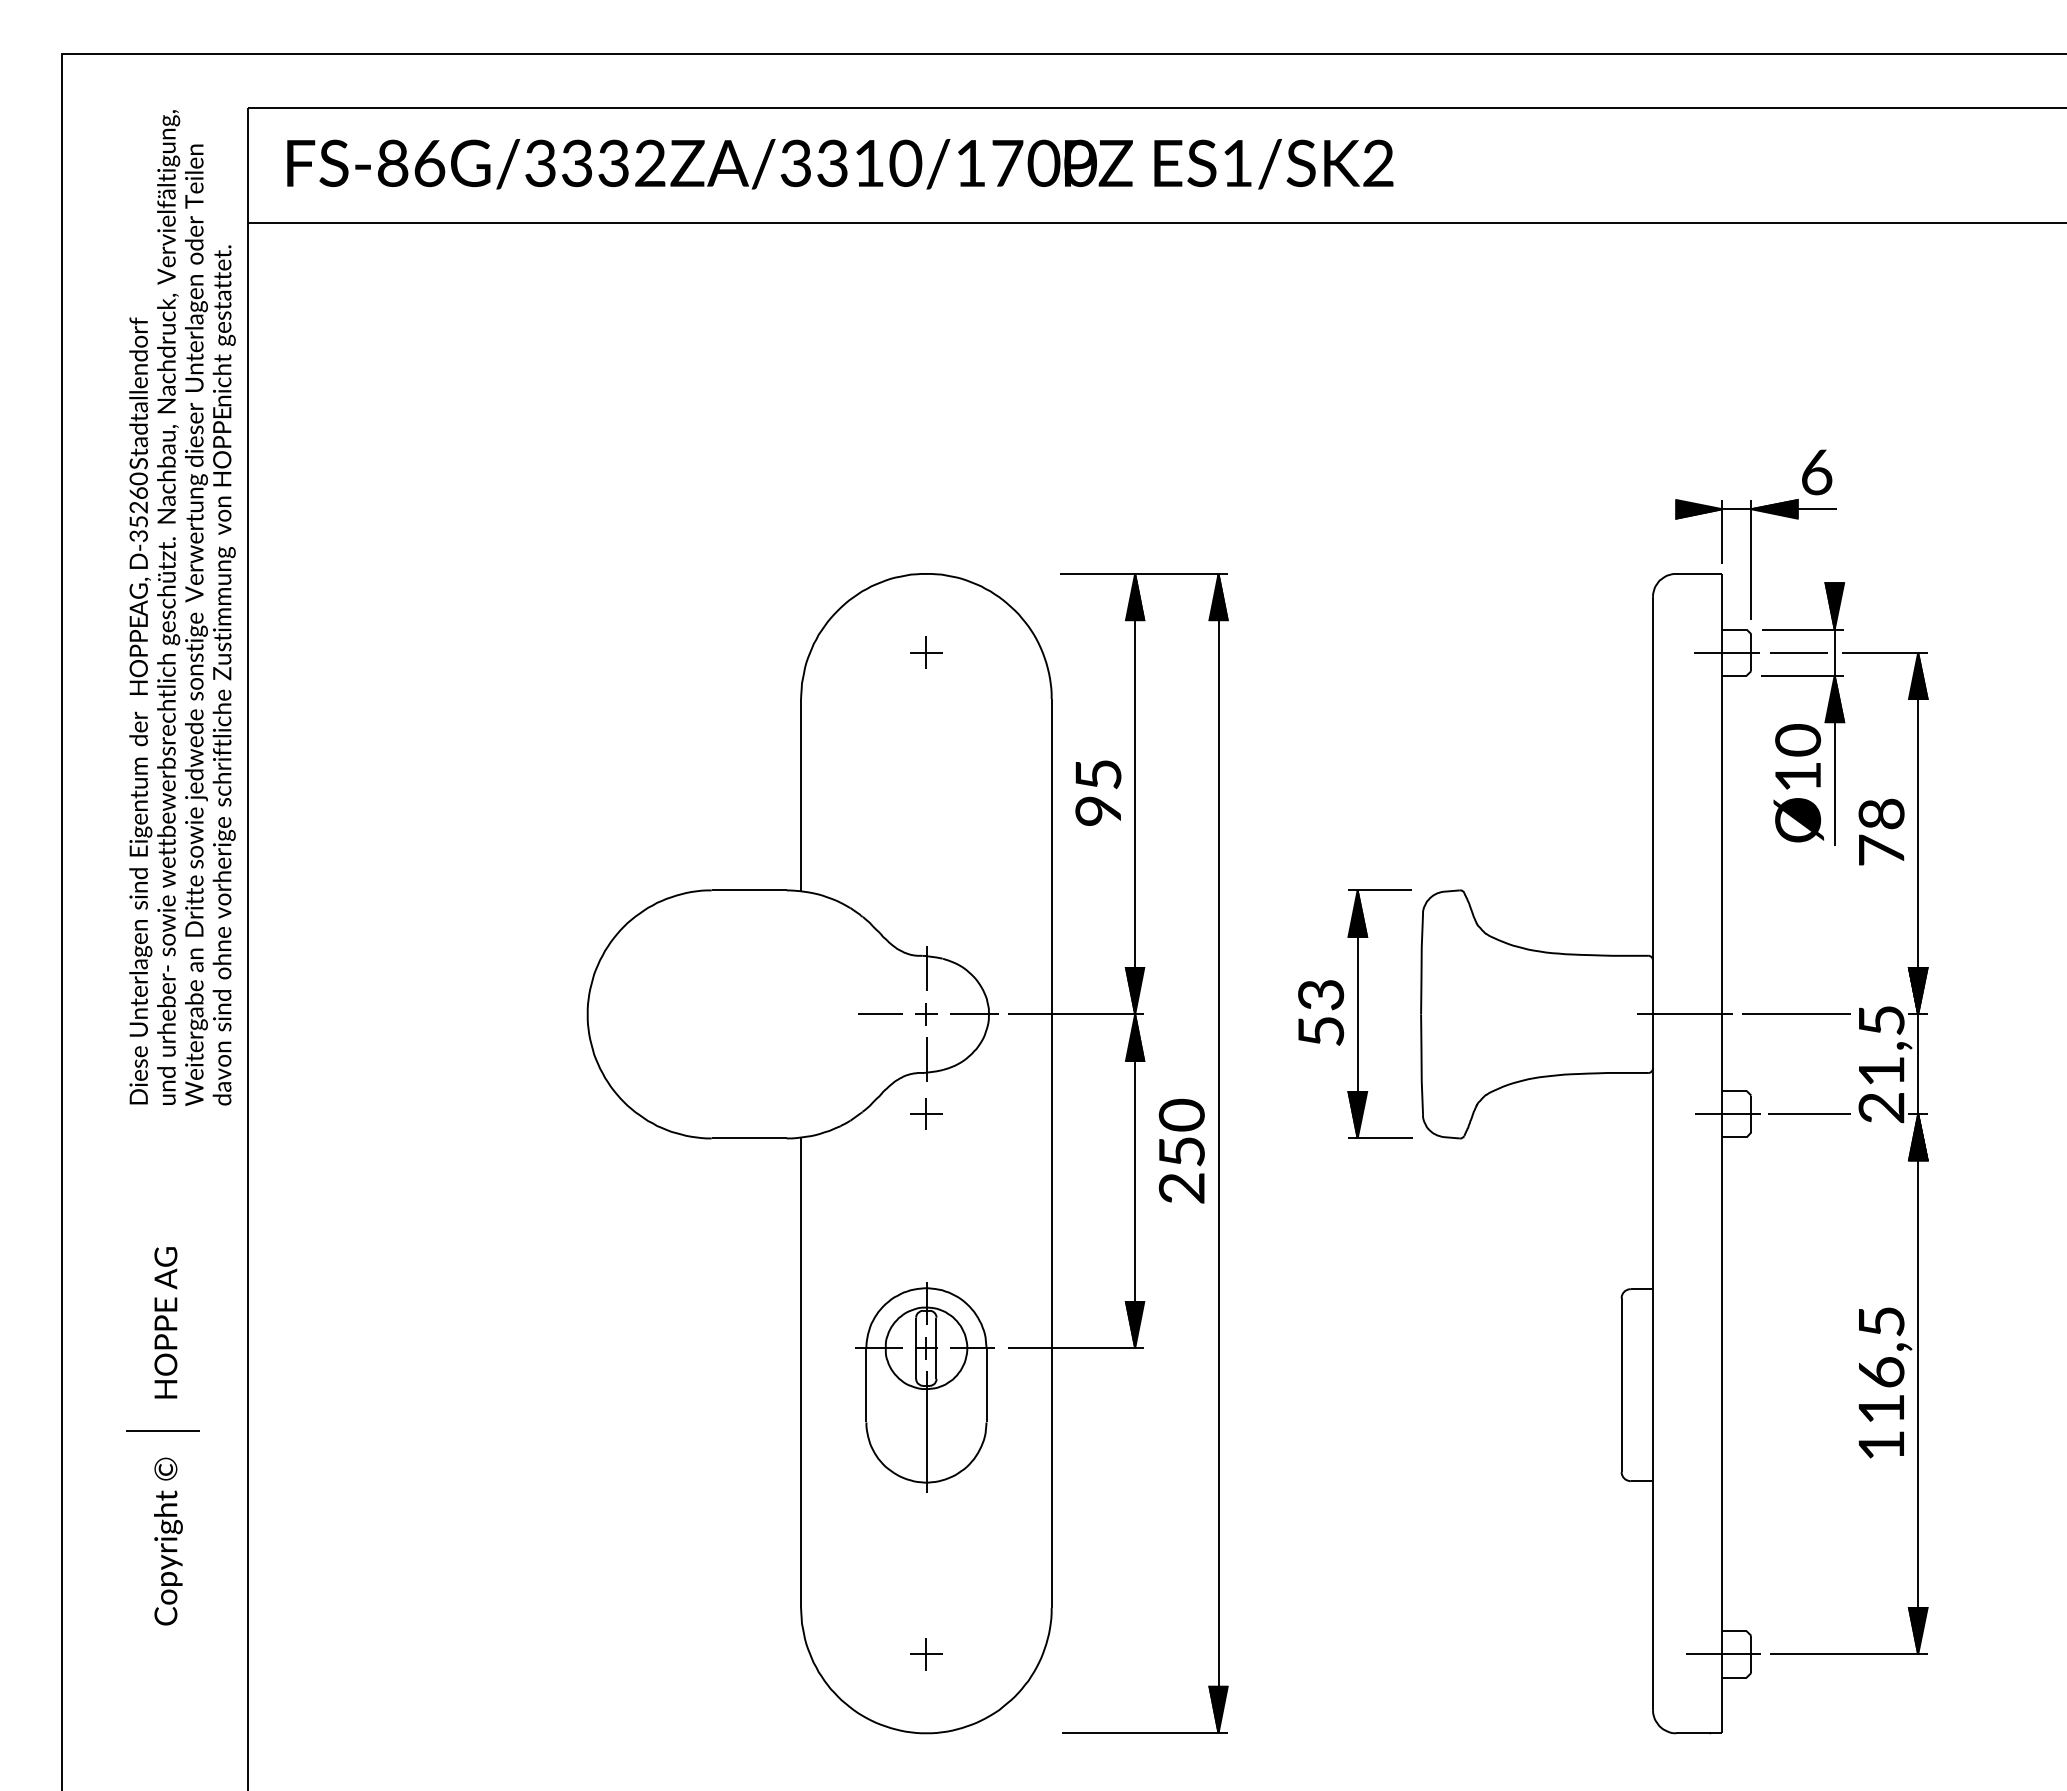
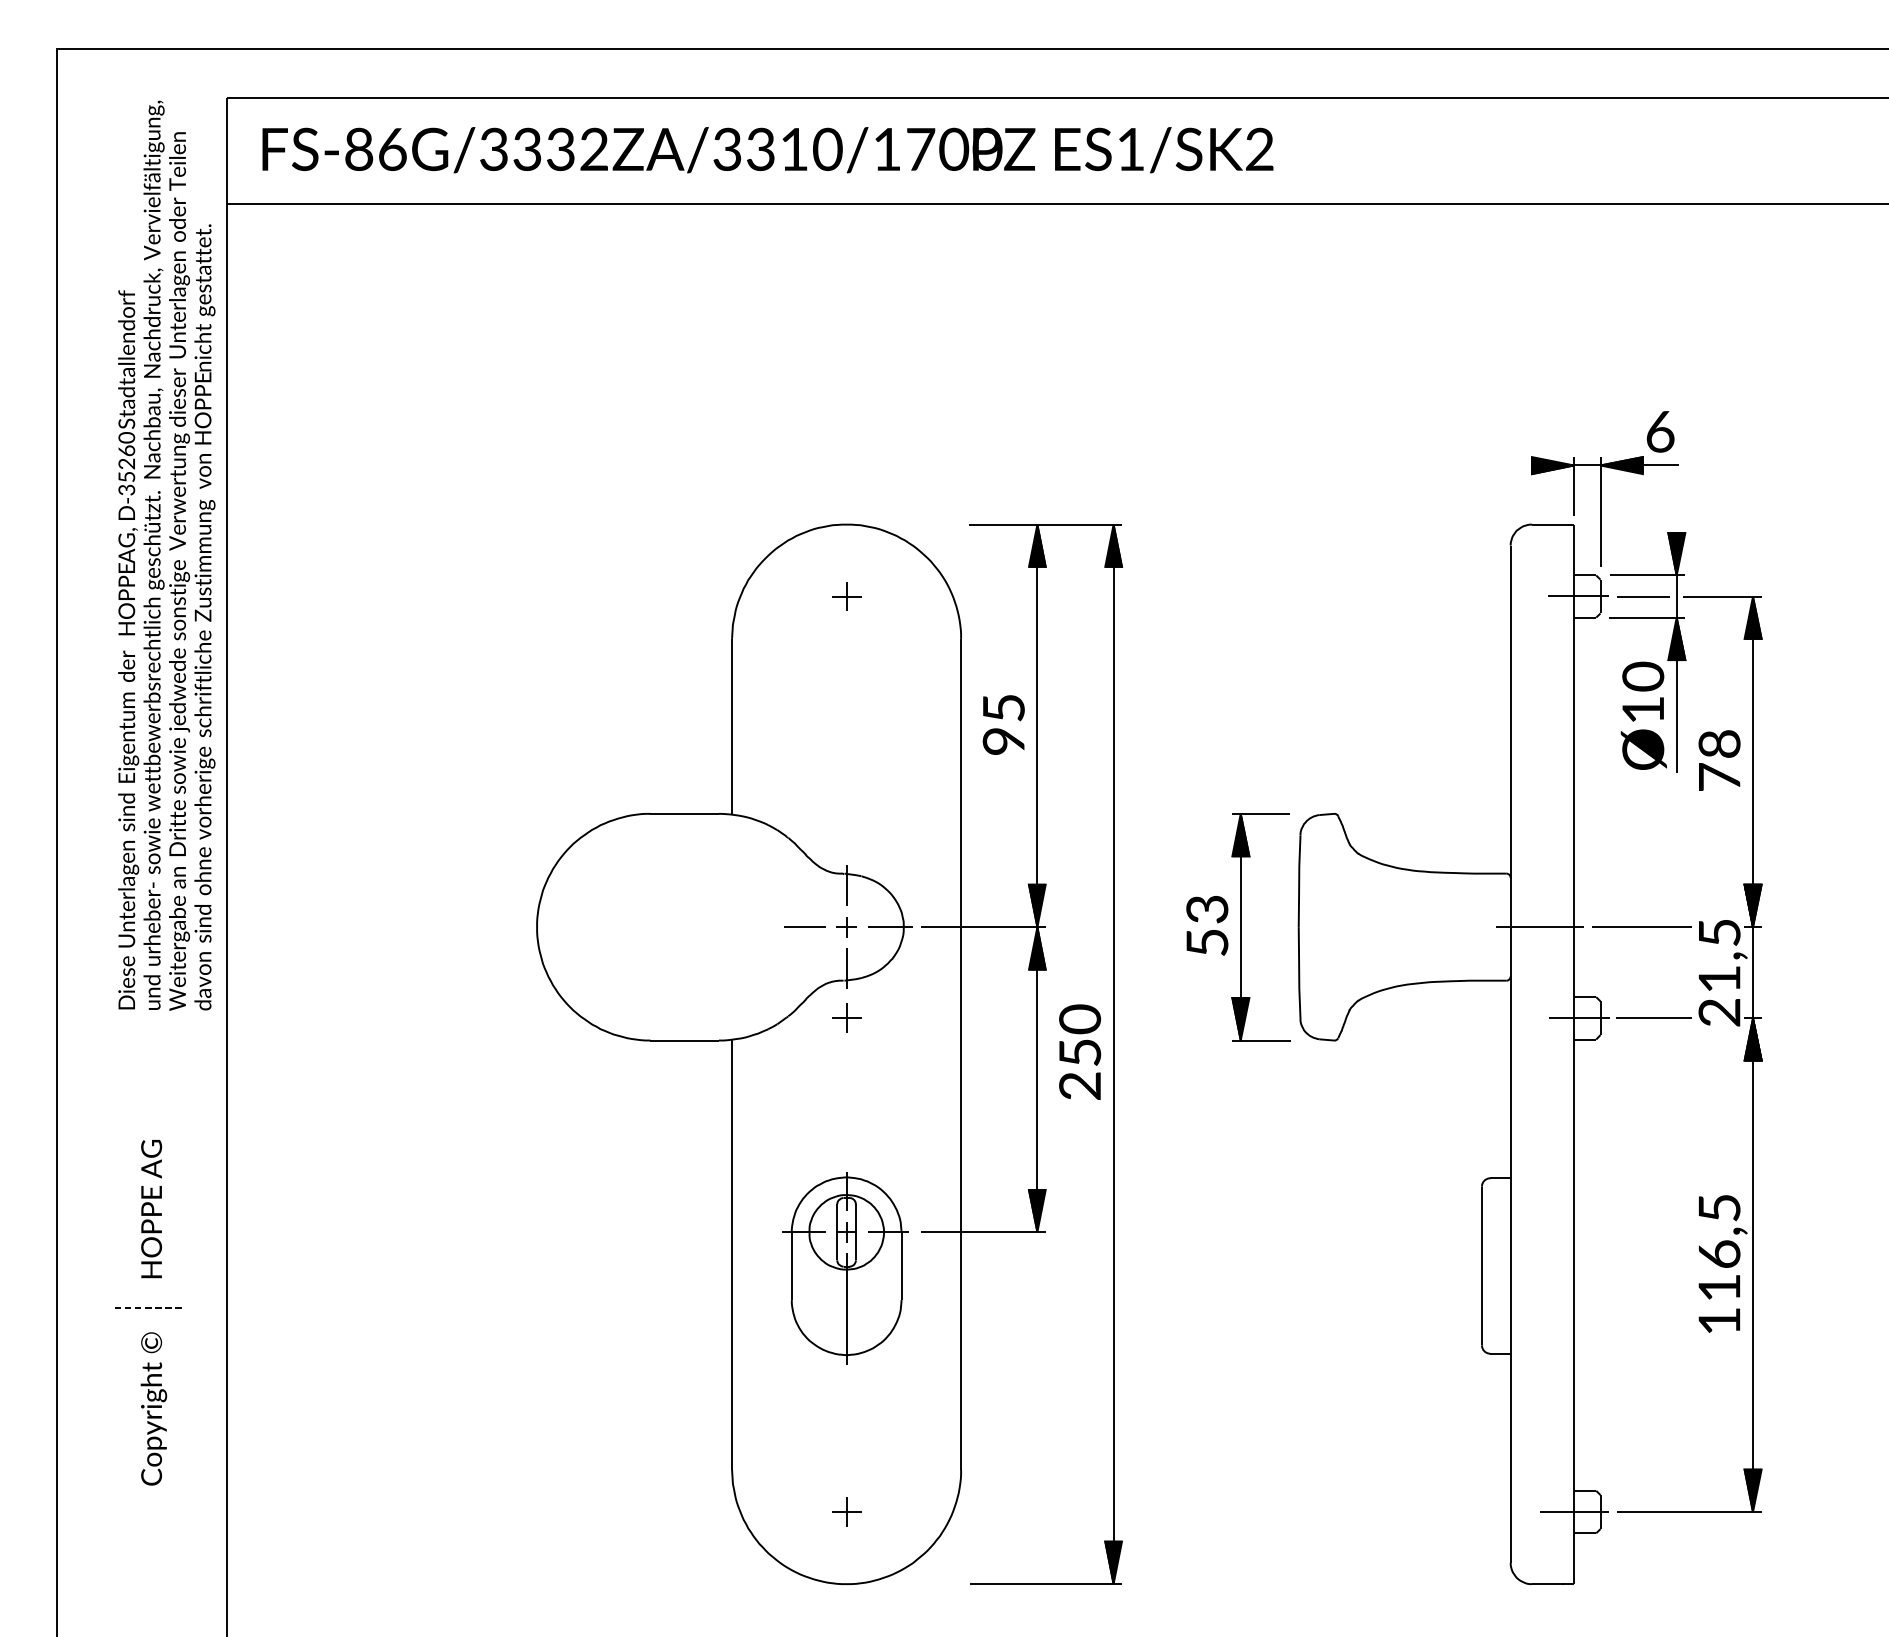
line: (163, 1431) -> (149, 1308), solid -> dashed

